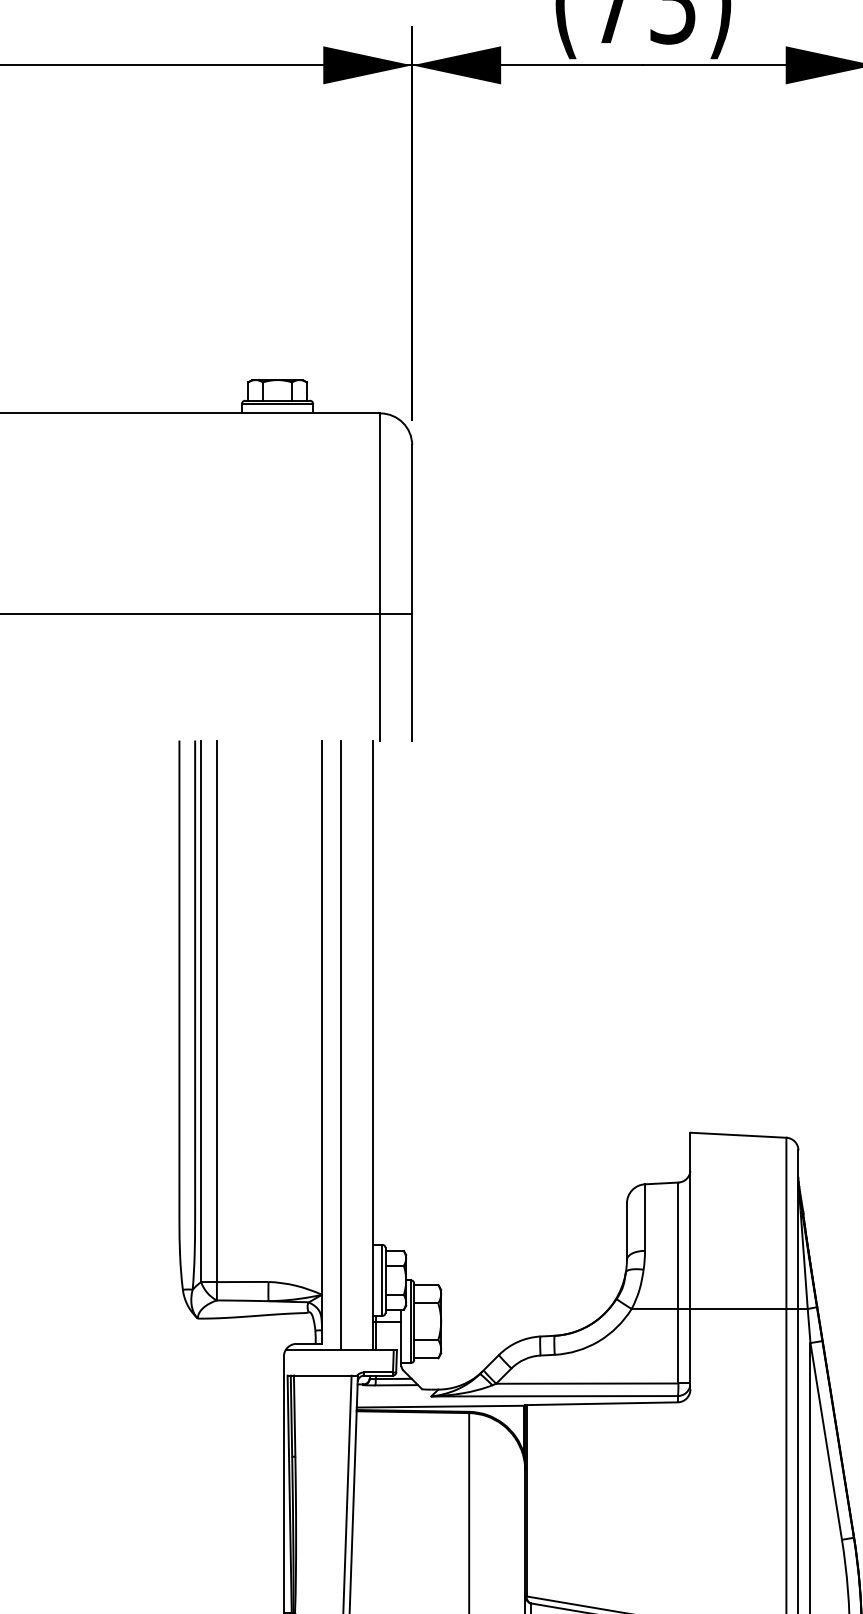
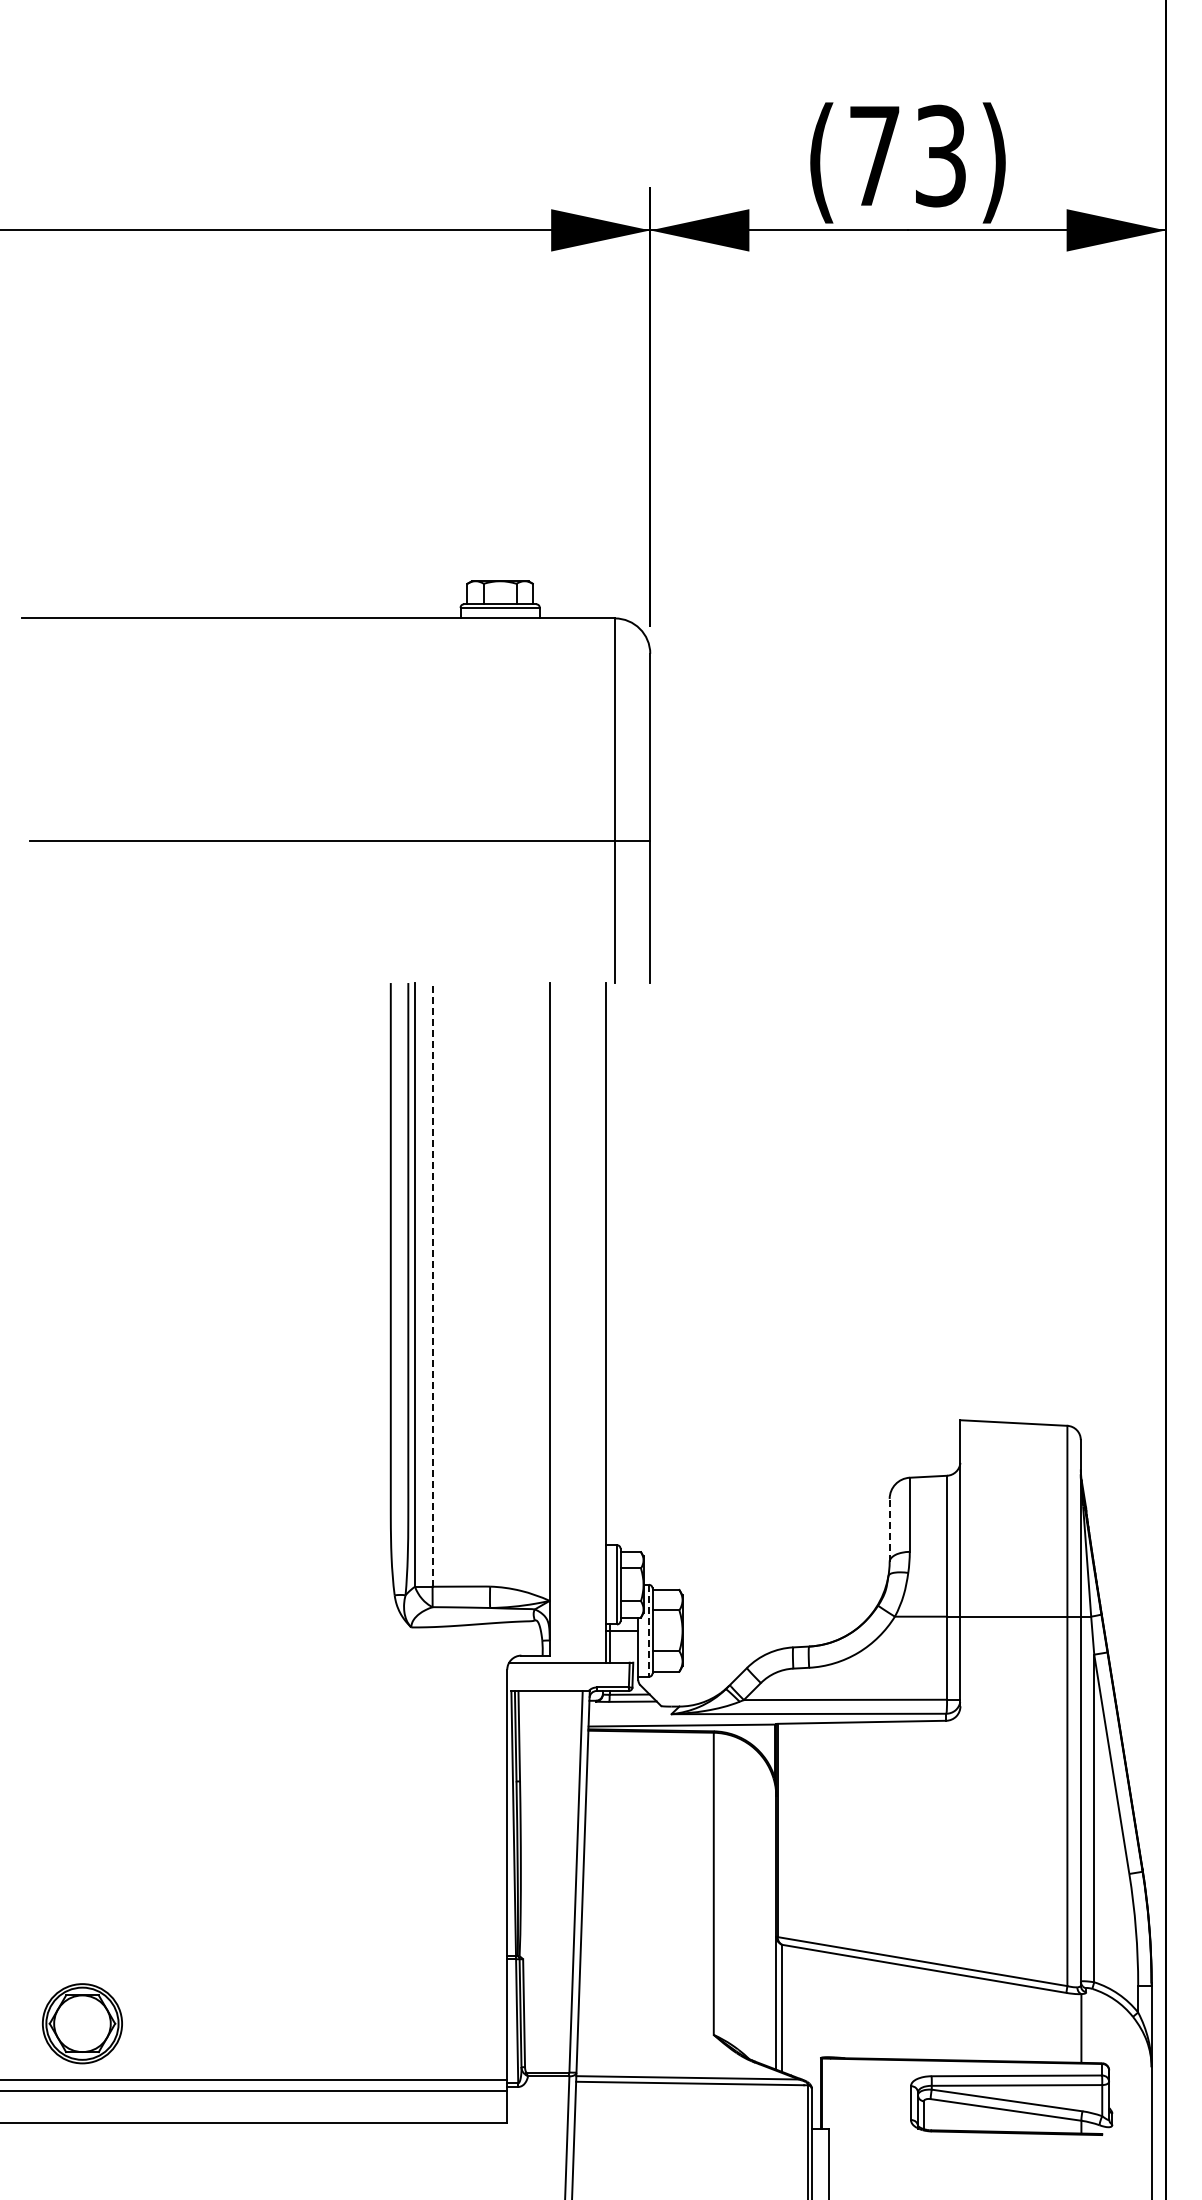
line: (216, 1010) -> (432, 1284), solid -> dashed
line: (340, 1045) -> (570, 1322), removed
line: (626, 1230) -> (889, 1529), solid -> dashed
line: (410, 1322) -> (648, 1631), solid -> dashed

